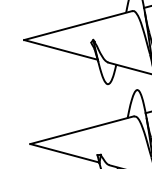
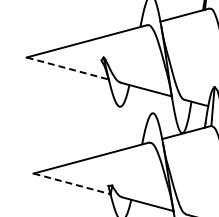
line: (61, 49) -> (68, 68), solid -> dashed
line: (65, 152) -> (72, 183), solid -> dashed

